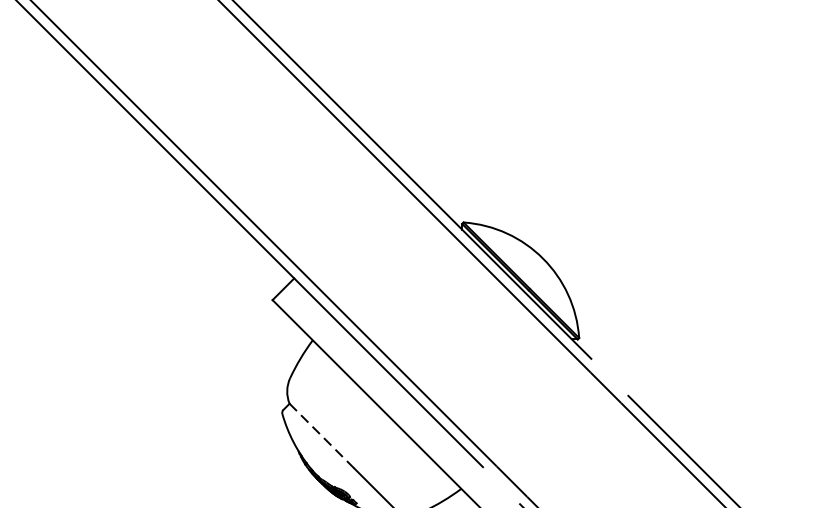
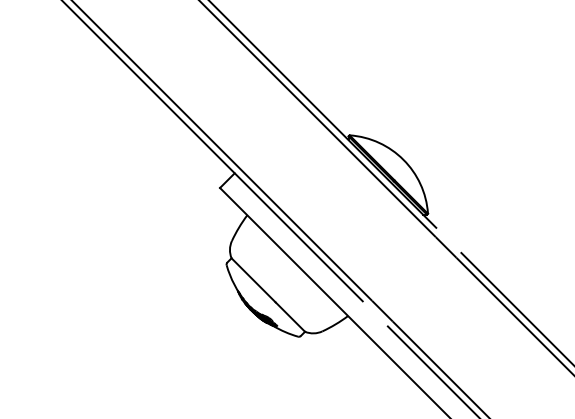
line: (321, 436) -> (253, 280), dashed -> solid

